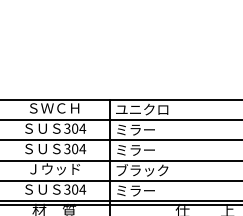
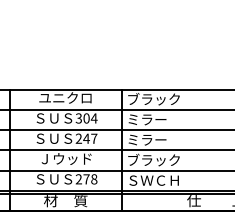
text: (53, 107) -> (64, 97), ＳＷＣＨ -> ユニクロ
text: (142, 109) -> (153, 99), ユニクロ -> ブラック
text: (75, 148) -> (86, 138), 304 -> 247
text: (75, 189) -> (86, 179), 304 -> 278
text: (142, 190) -> (153, 180), ミラー -> ＳＷＣＨ

